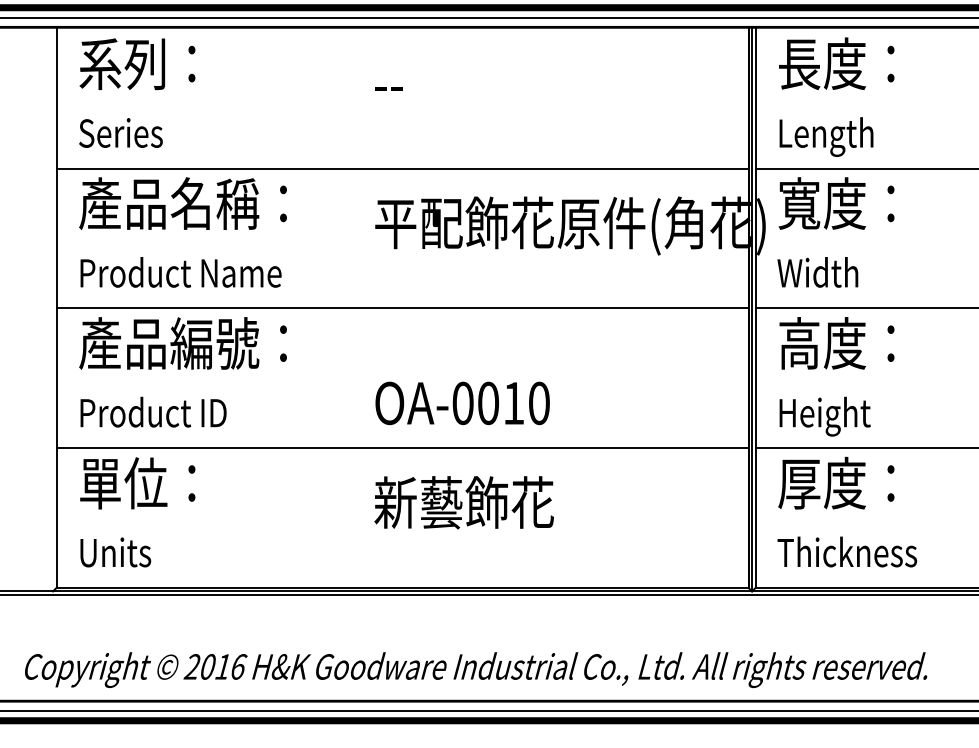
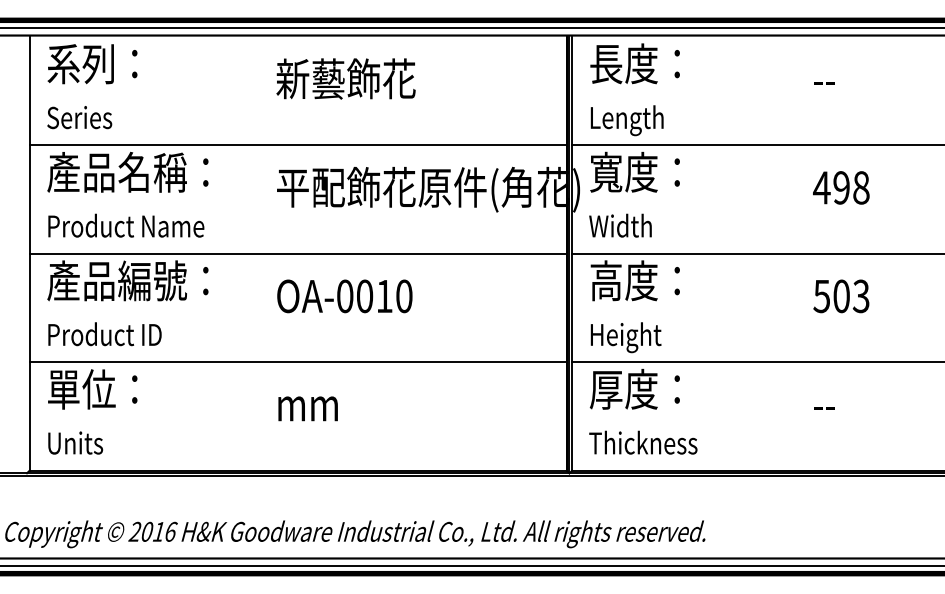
text: (463, 82) -> (345, 78), -- -> 新藝飾花
text: (462, 403) -> (344, 296), moved
text: (463, 502) -> (345, 404), 新藝飾花 -> mm

